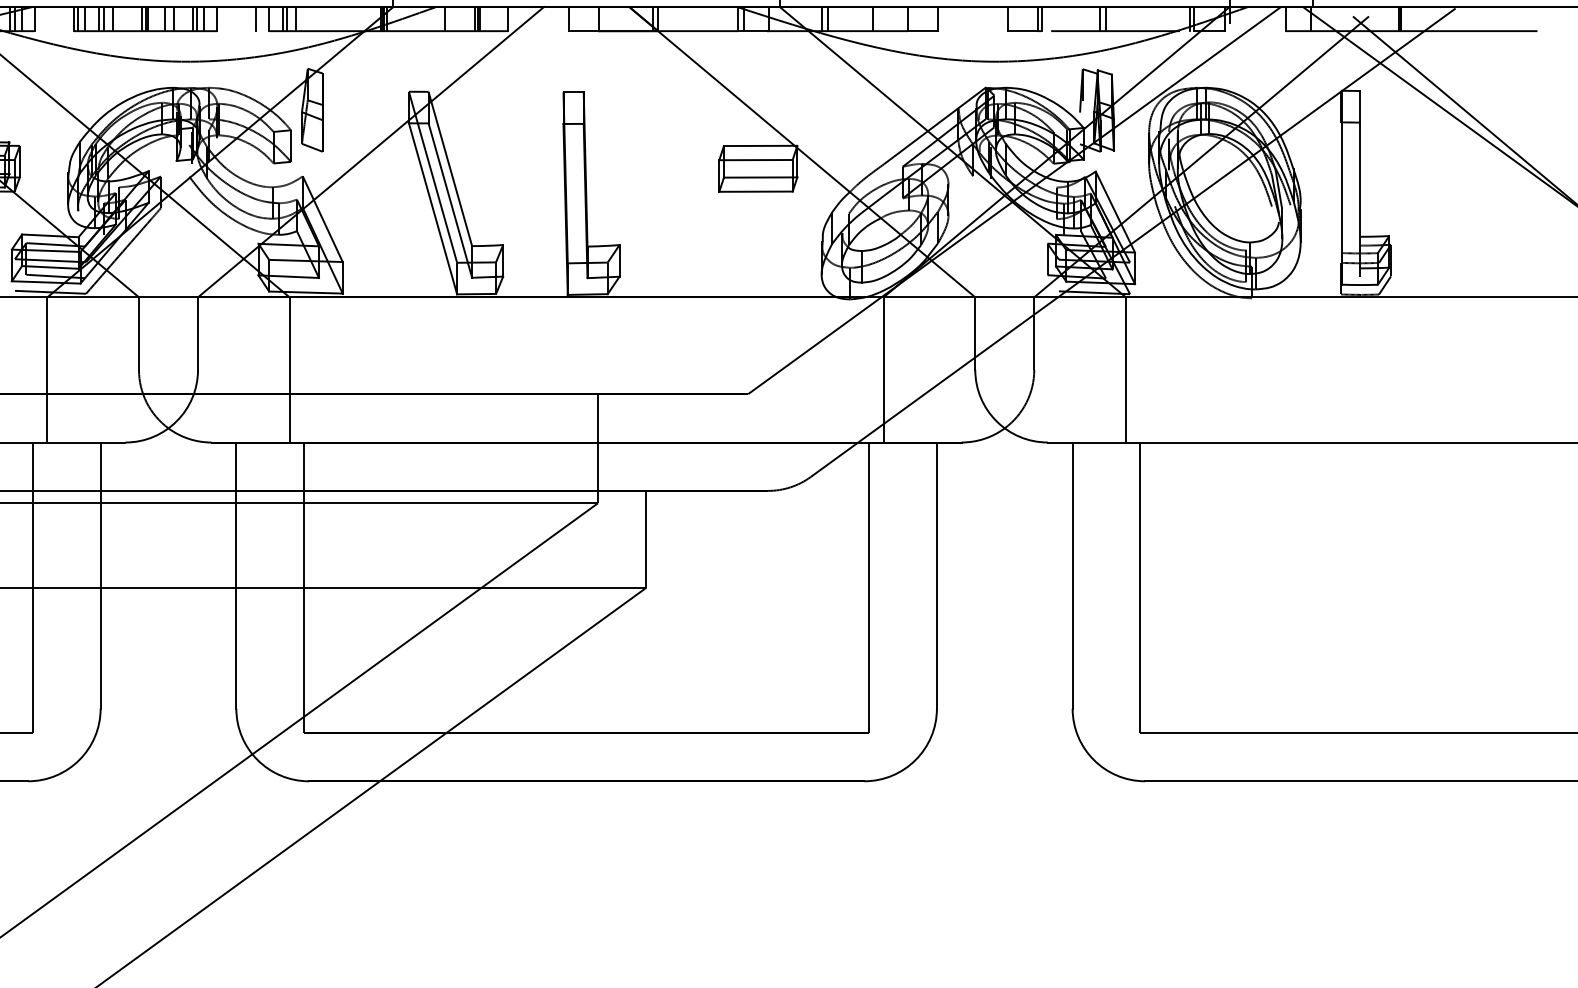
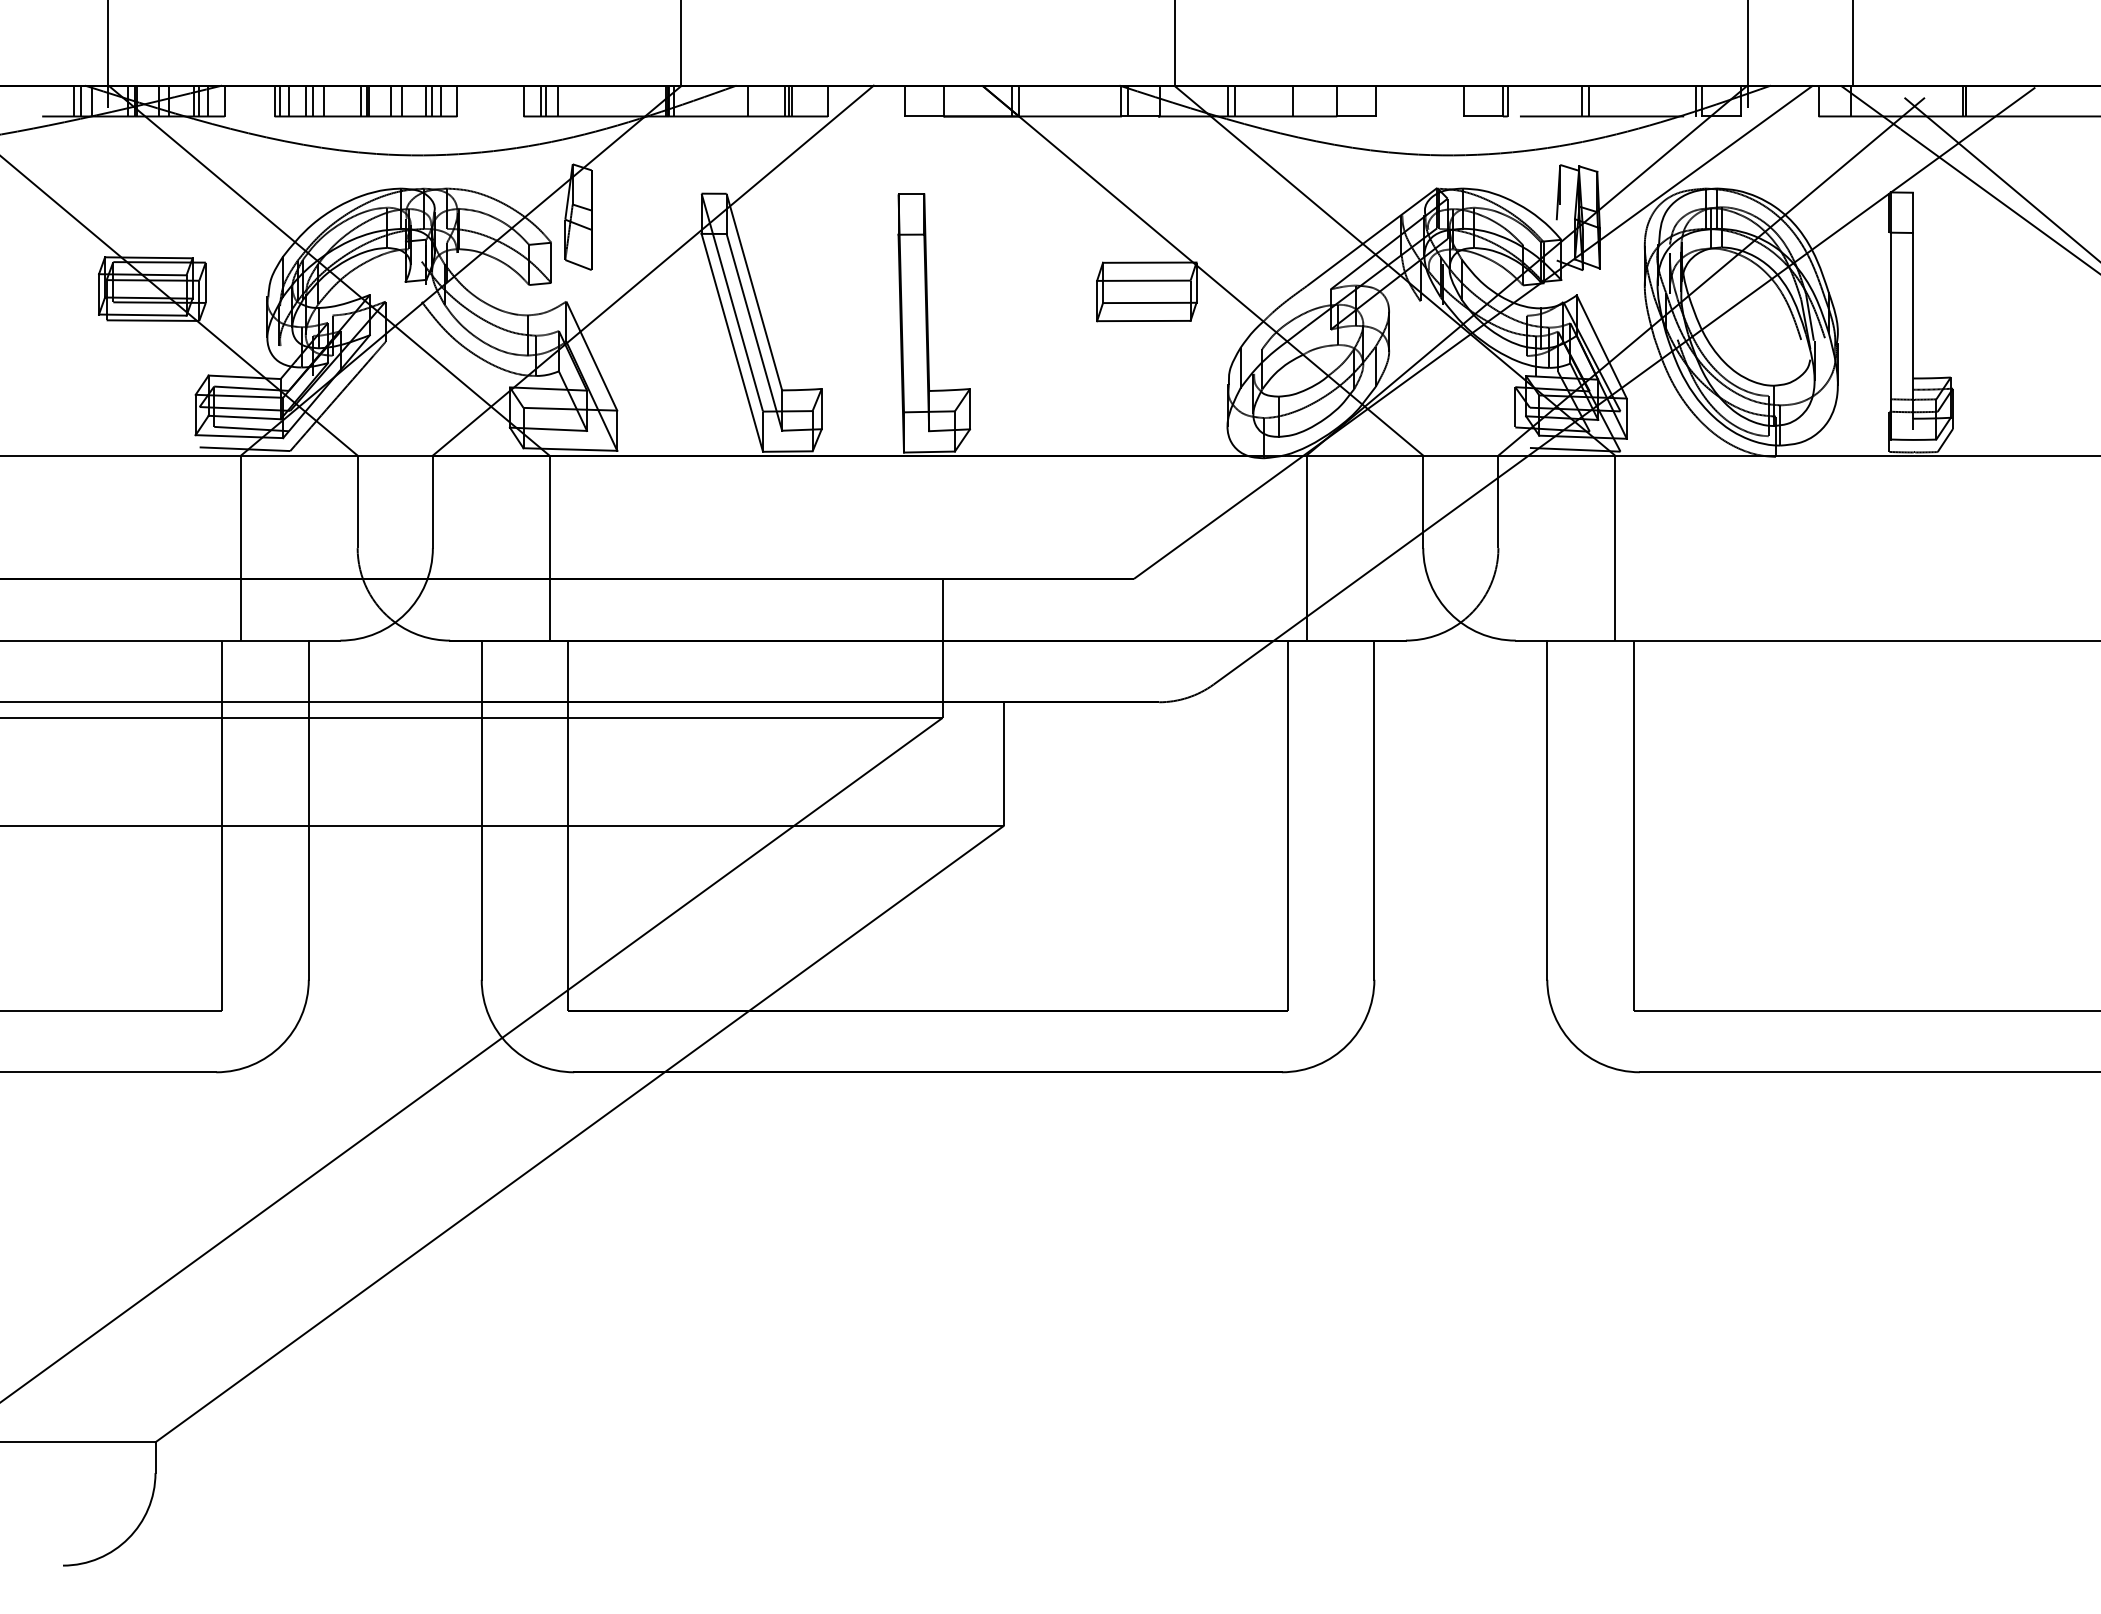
line: (256, 18) -> (507, 100), removed

